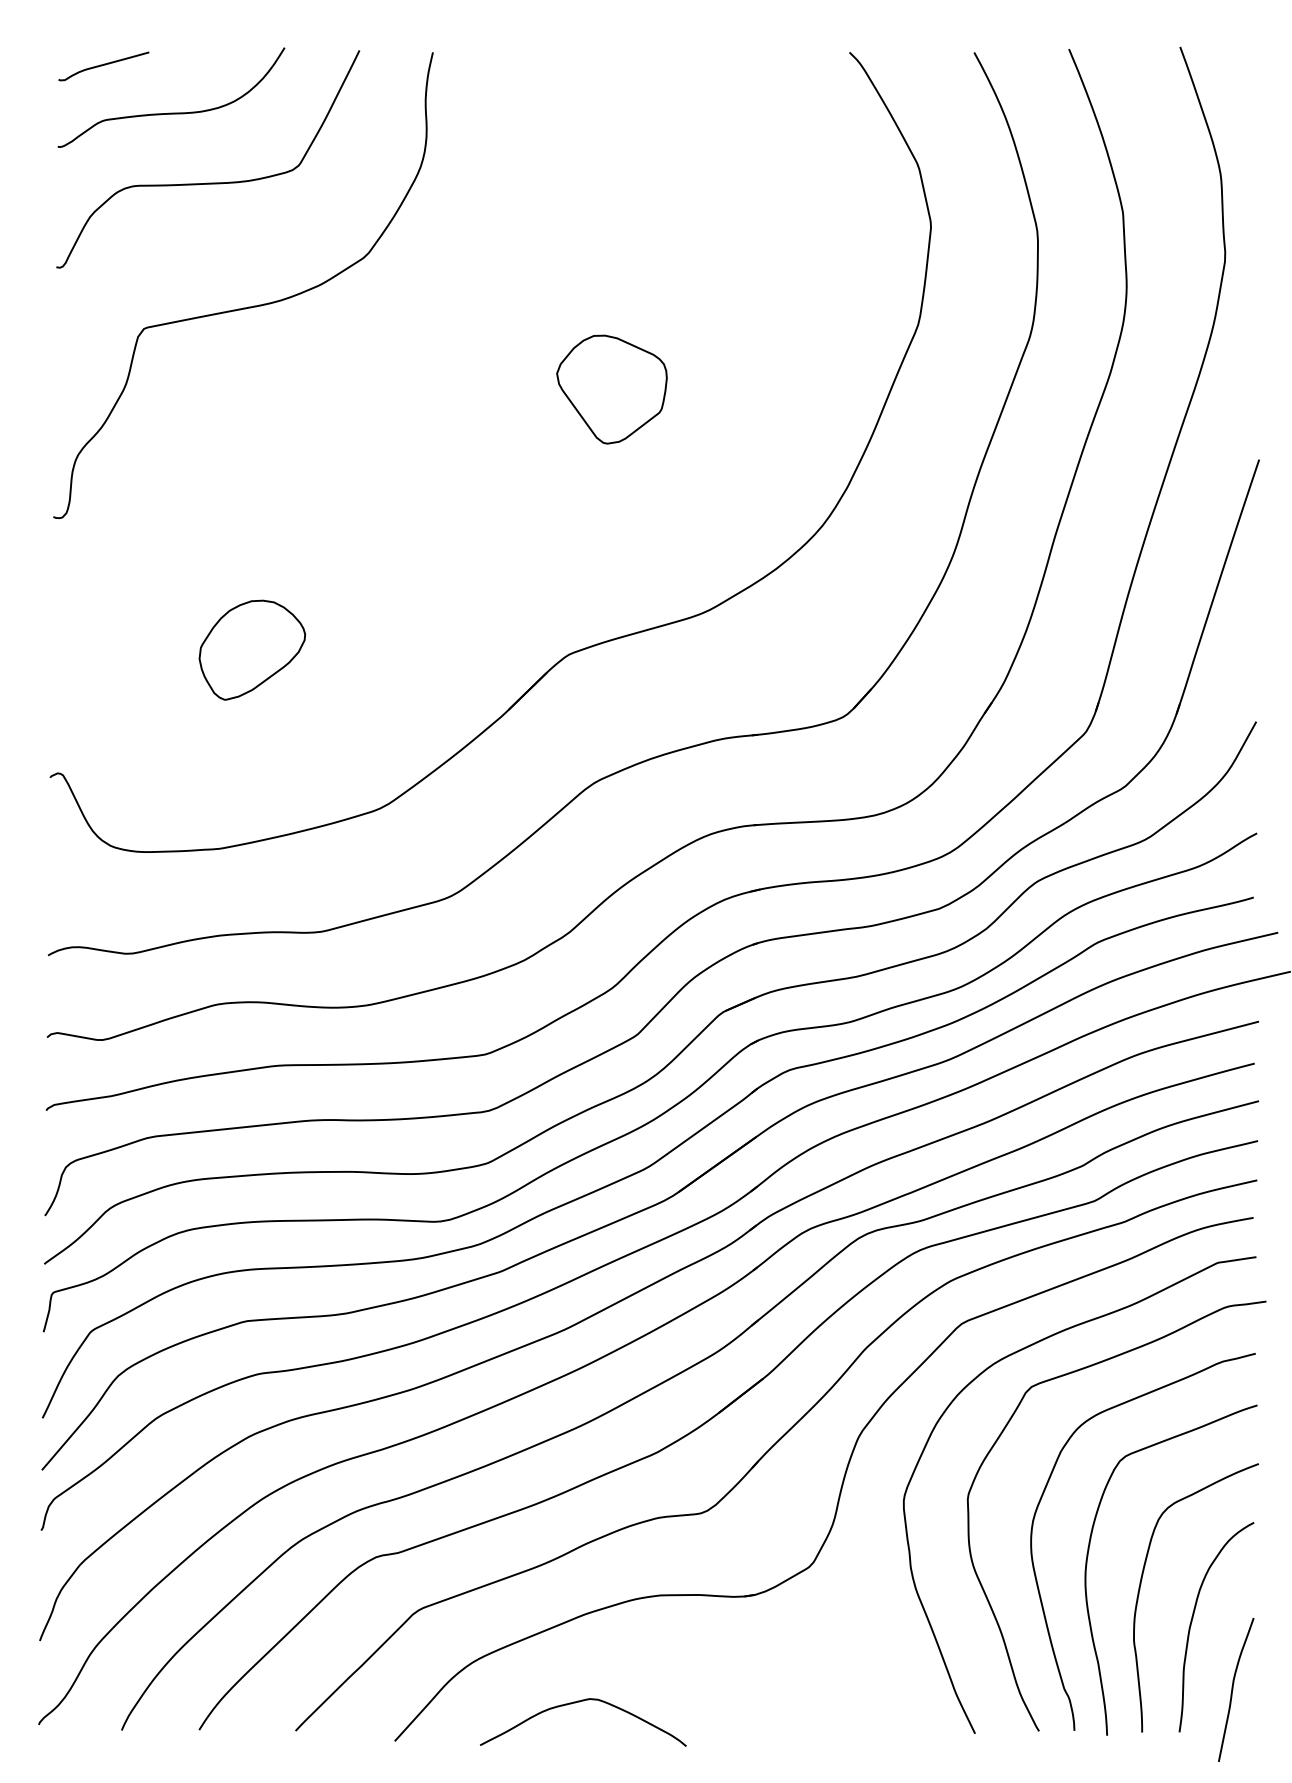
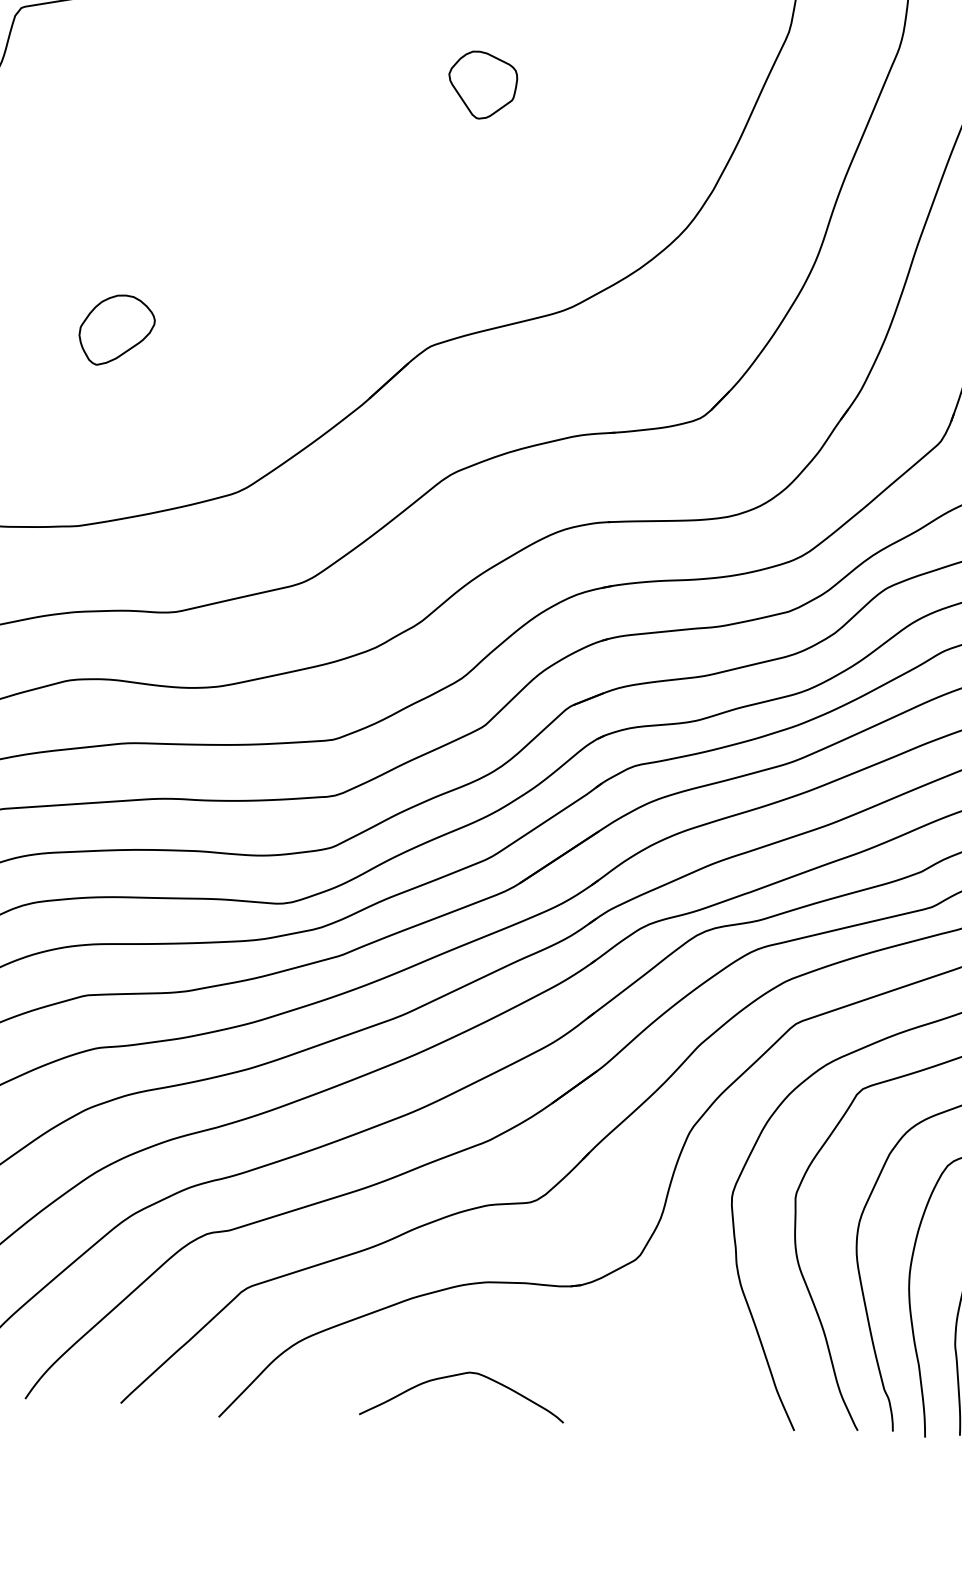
part: (611, 389) -> (482, 85), size x0.62
part: (251, 649) -> (116, 329), size x0.71
curve: (579, 1702) -> (459, 1375), moved

